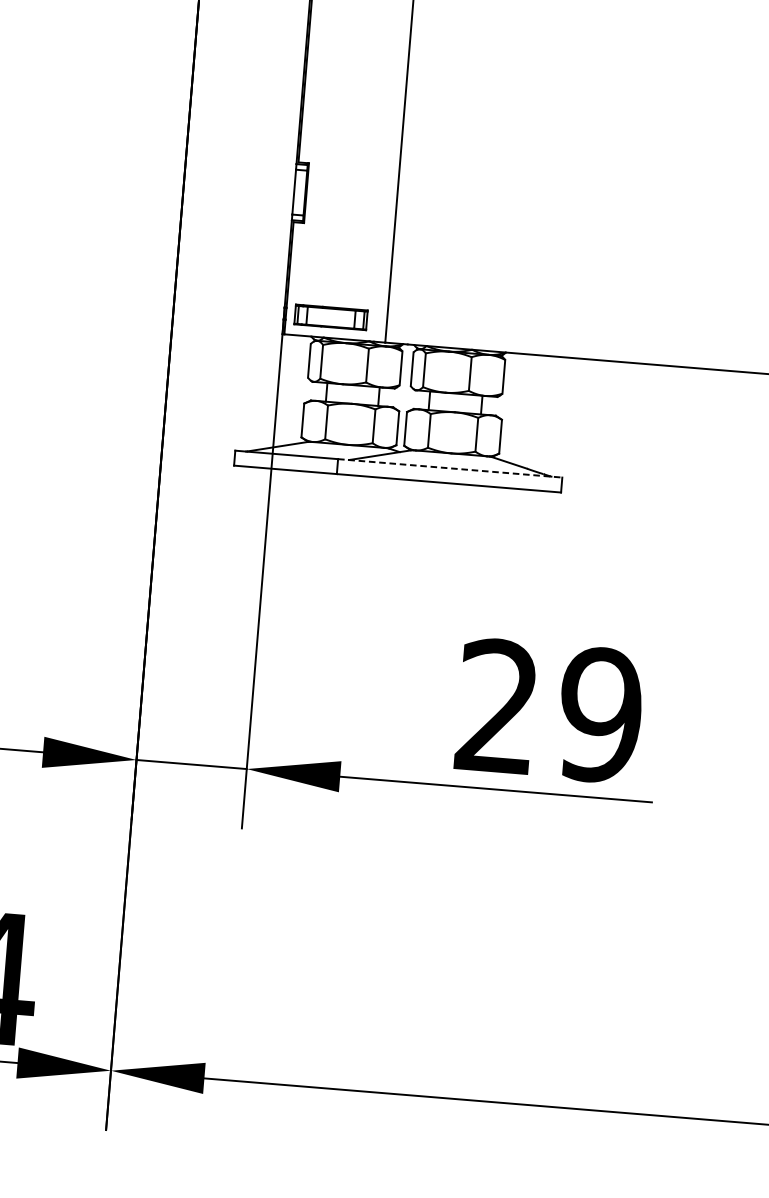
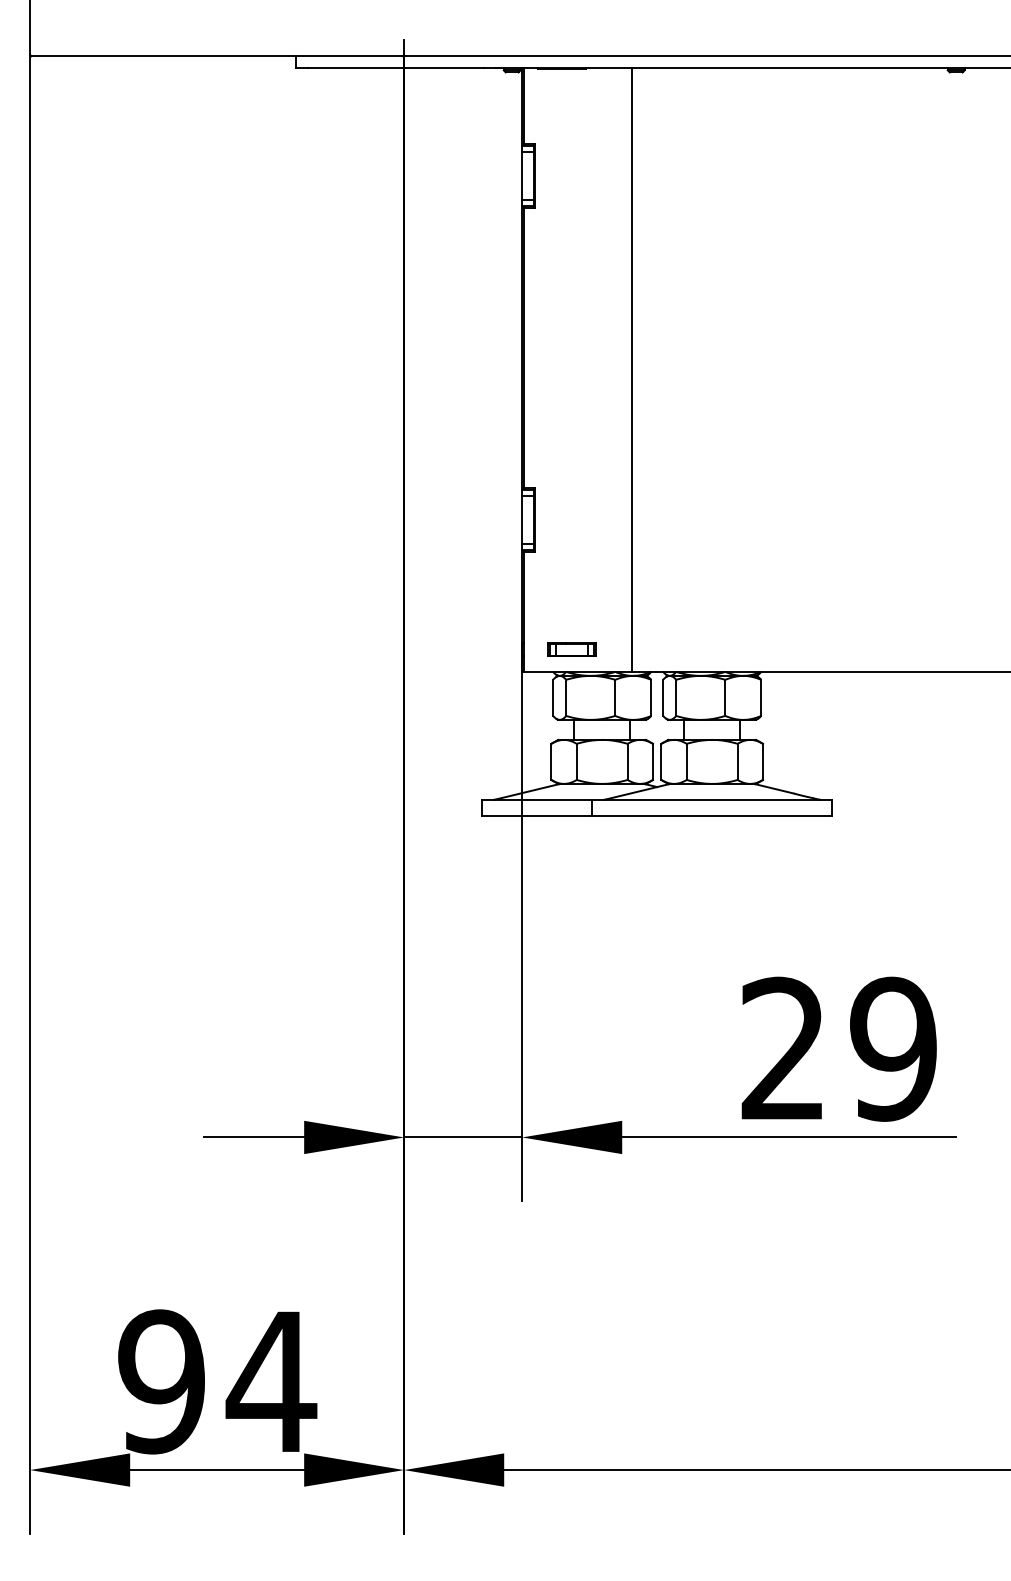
part: (330, 317) -> (571, 649), size x0.62
line: (450, 467) -> (712, 799), dashed -> solid

